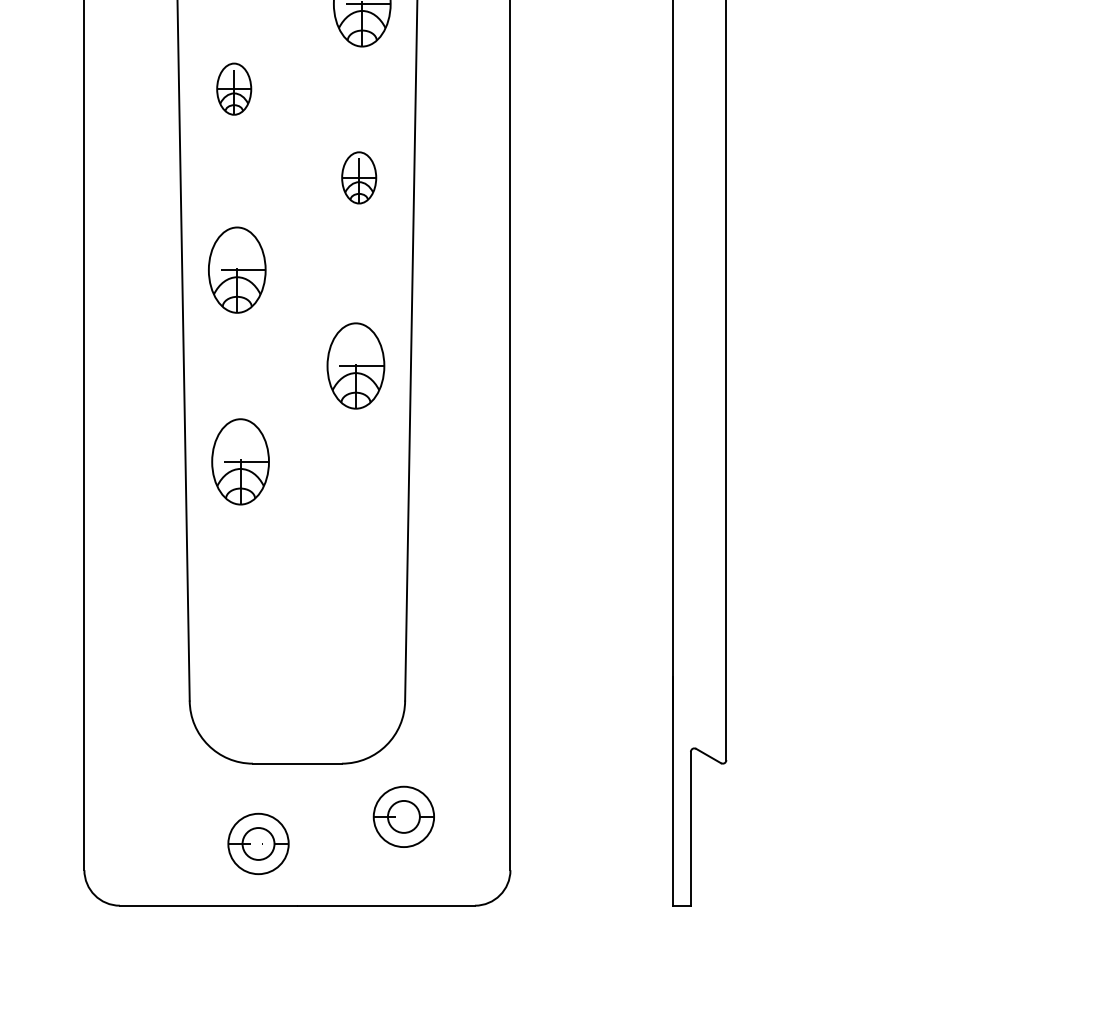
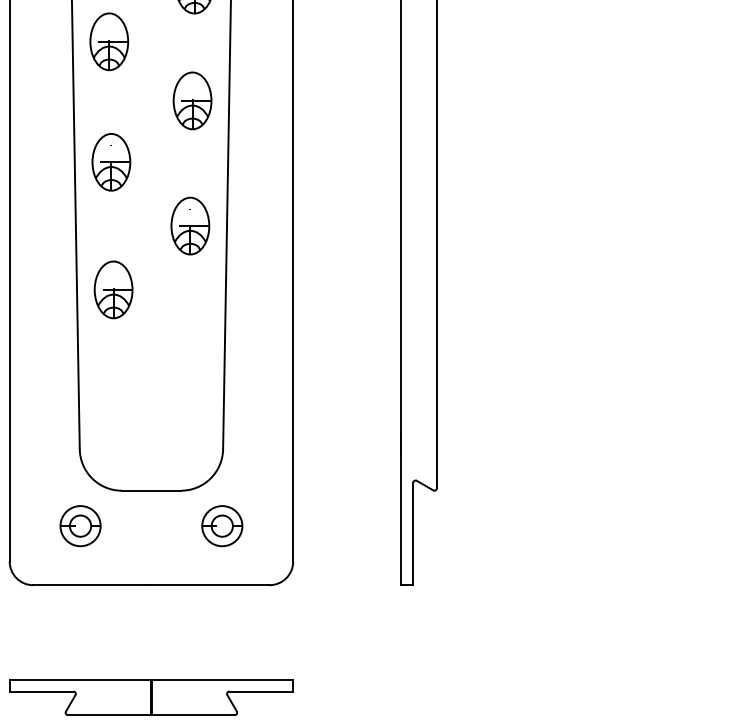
part: (234, 88) -> (109, 41), size x1.67
part: (359, 177) -> (192, 100), size x1.67
part: (258, 844) -> (80, 526), moved

